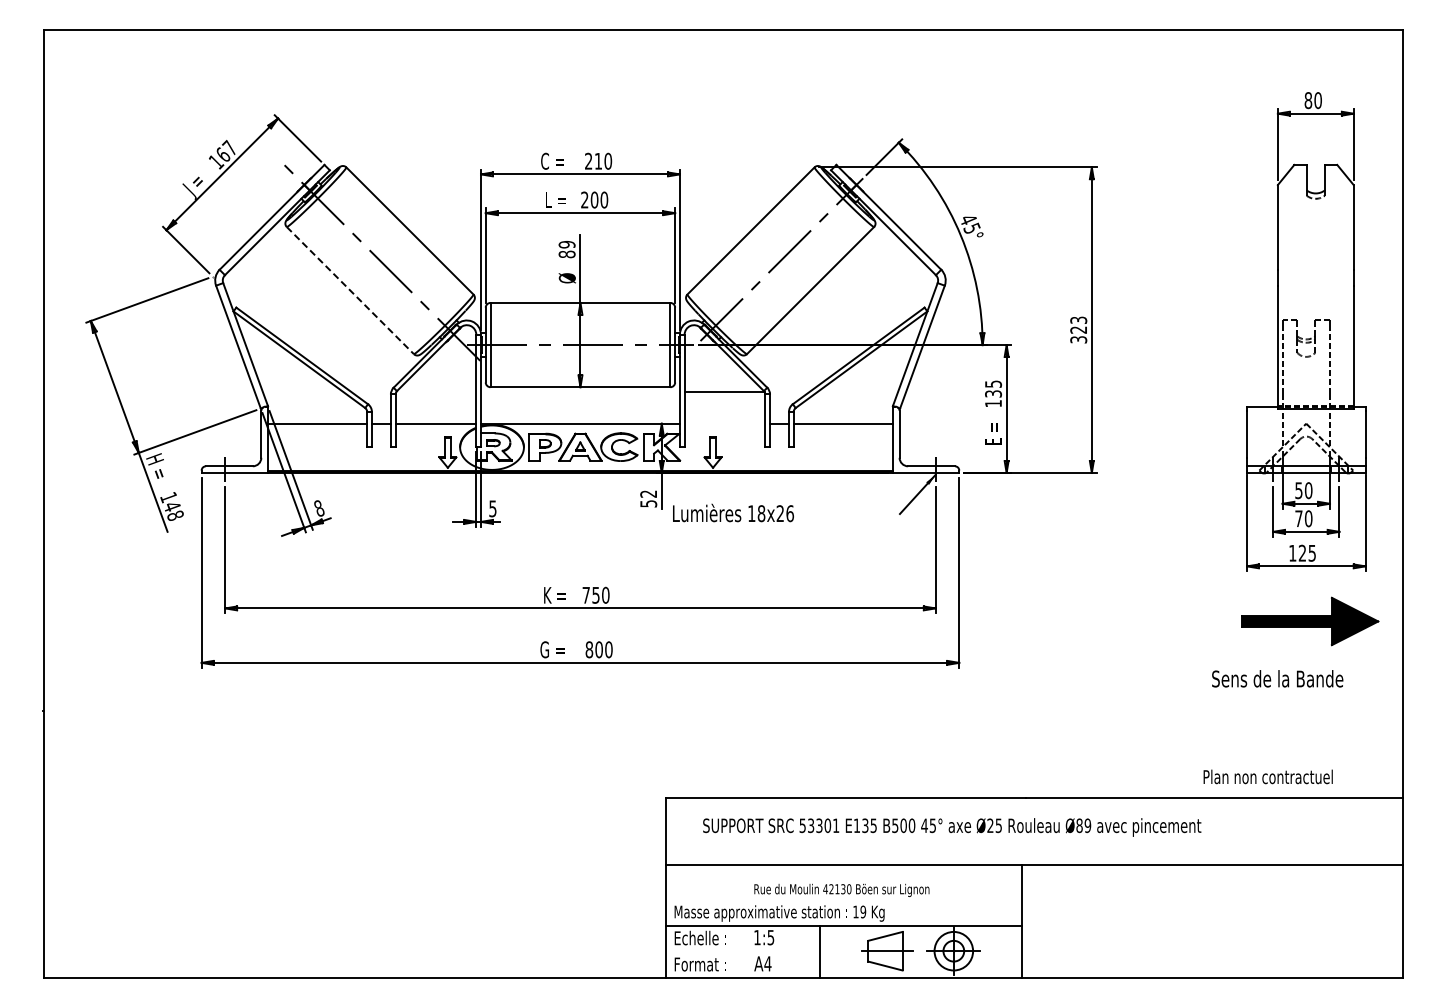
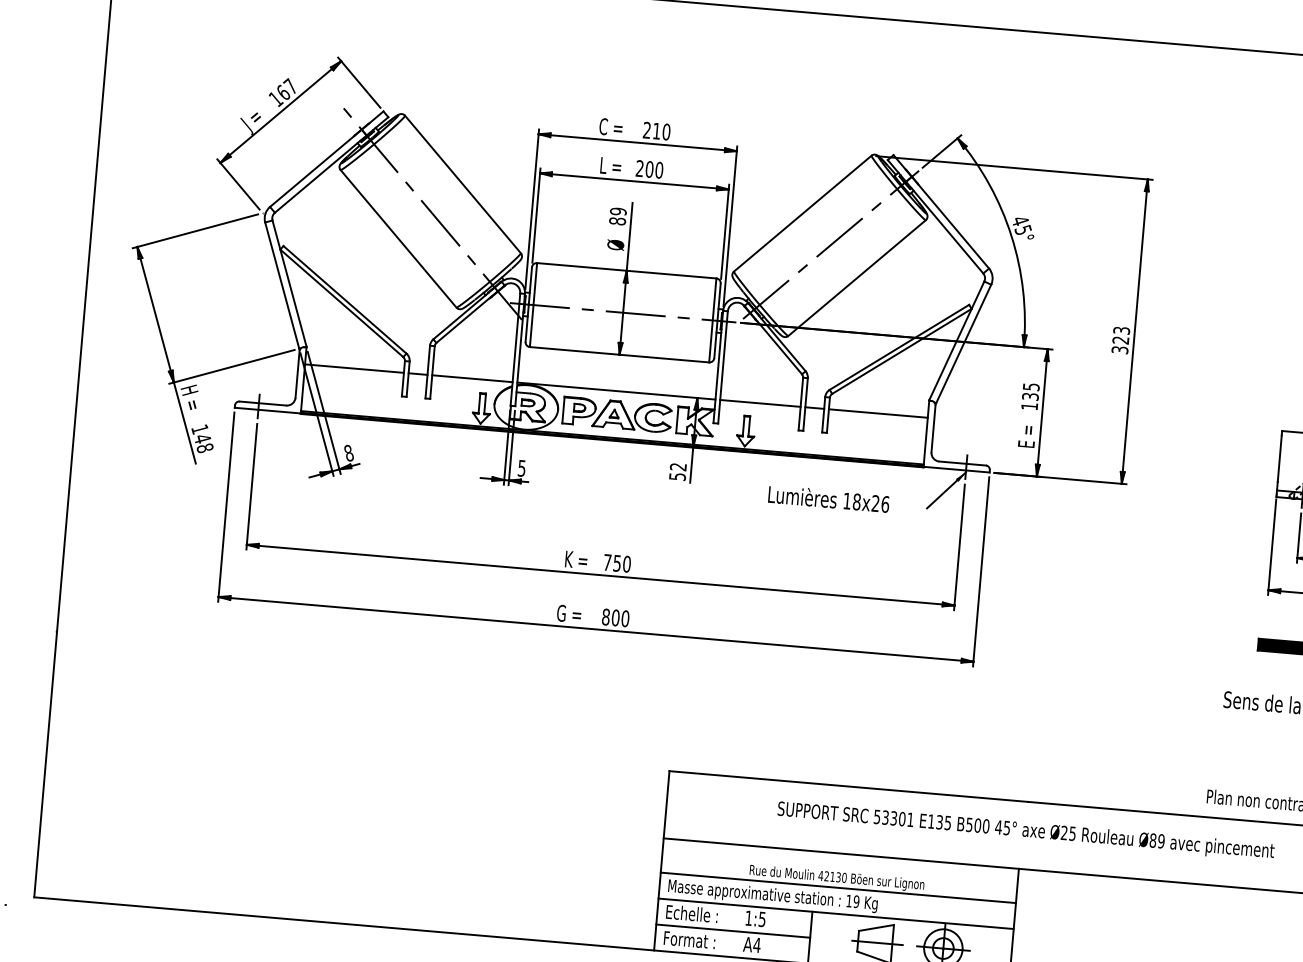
line: (350, 290) -> (398, 238), dashed -> solid
line: (724, 391) -> (759, 403), moved
text: (733, 512) -> (829, 498), moved
text: (952, 827) -> (1026, 831), moved
line: (843, 899) -> (837, 887), added
line: (742, 951) -> (732, 930), added

